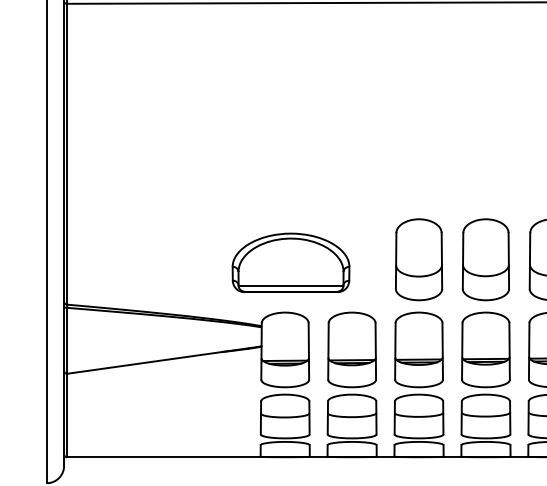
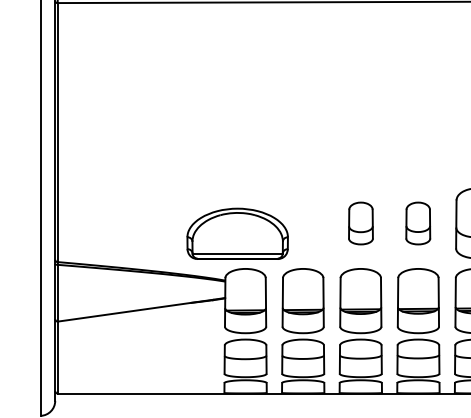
part: (419, 259) -> (361, 223), size x0.6
part: (485, 259) -> (418, 223), size x0.6
part: (290, 262) -> (237, 233), moved

